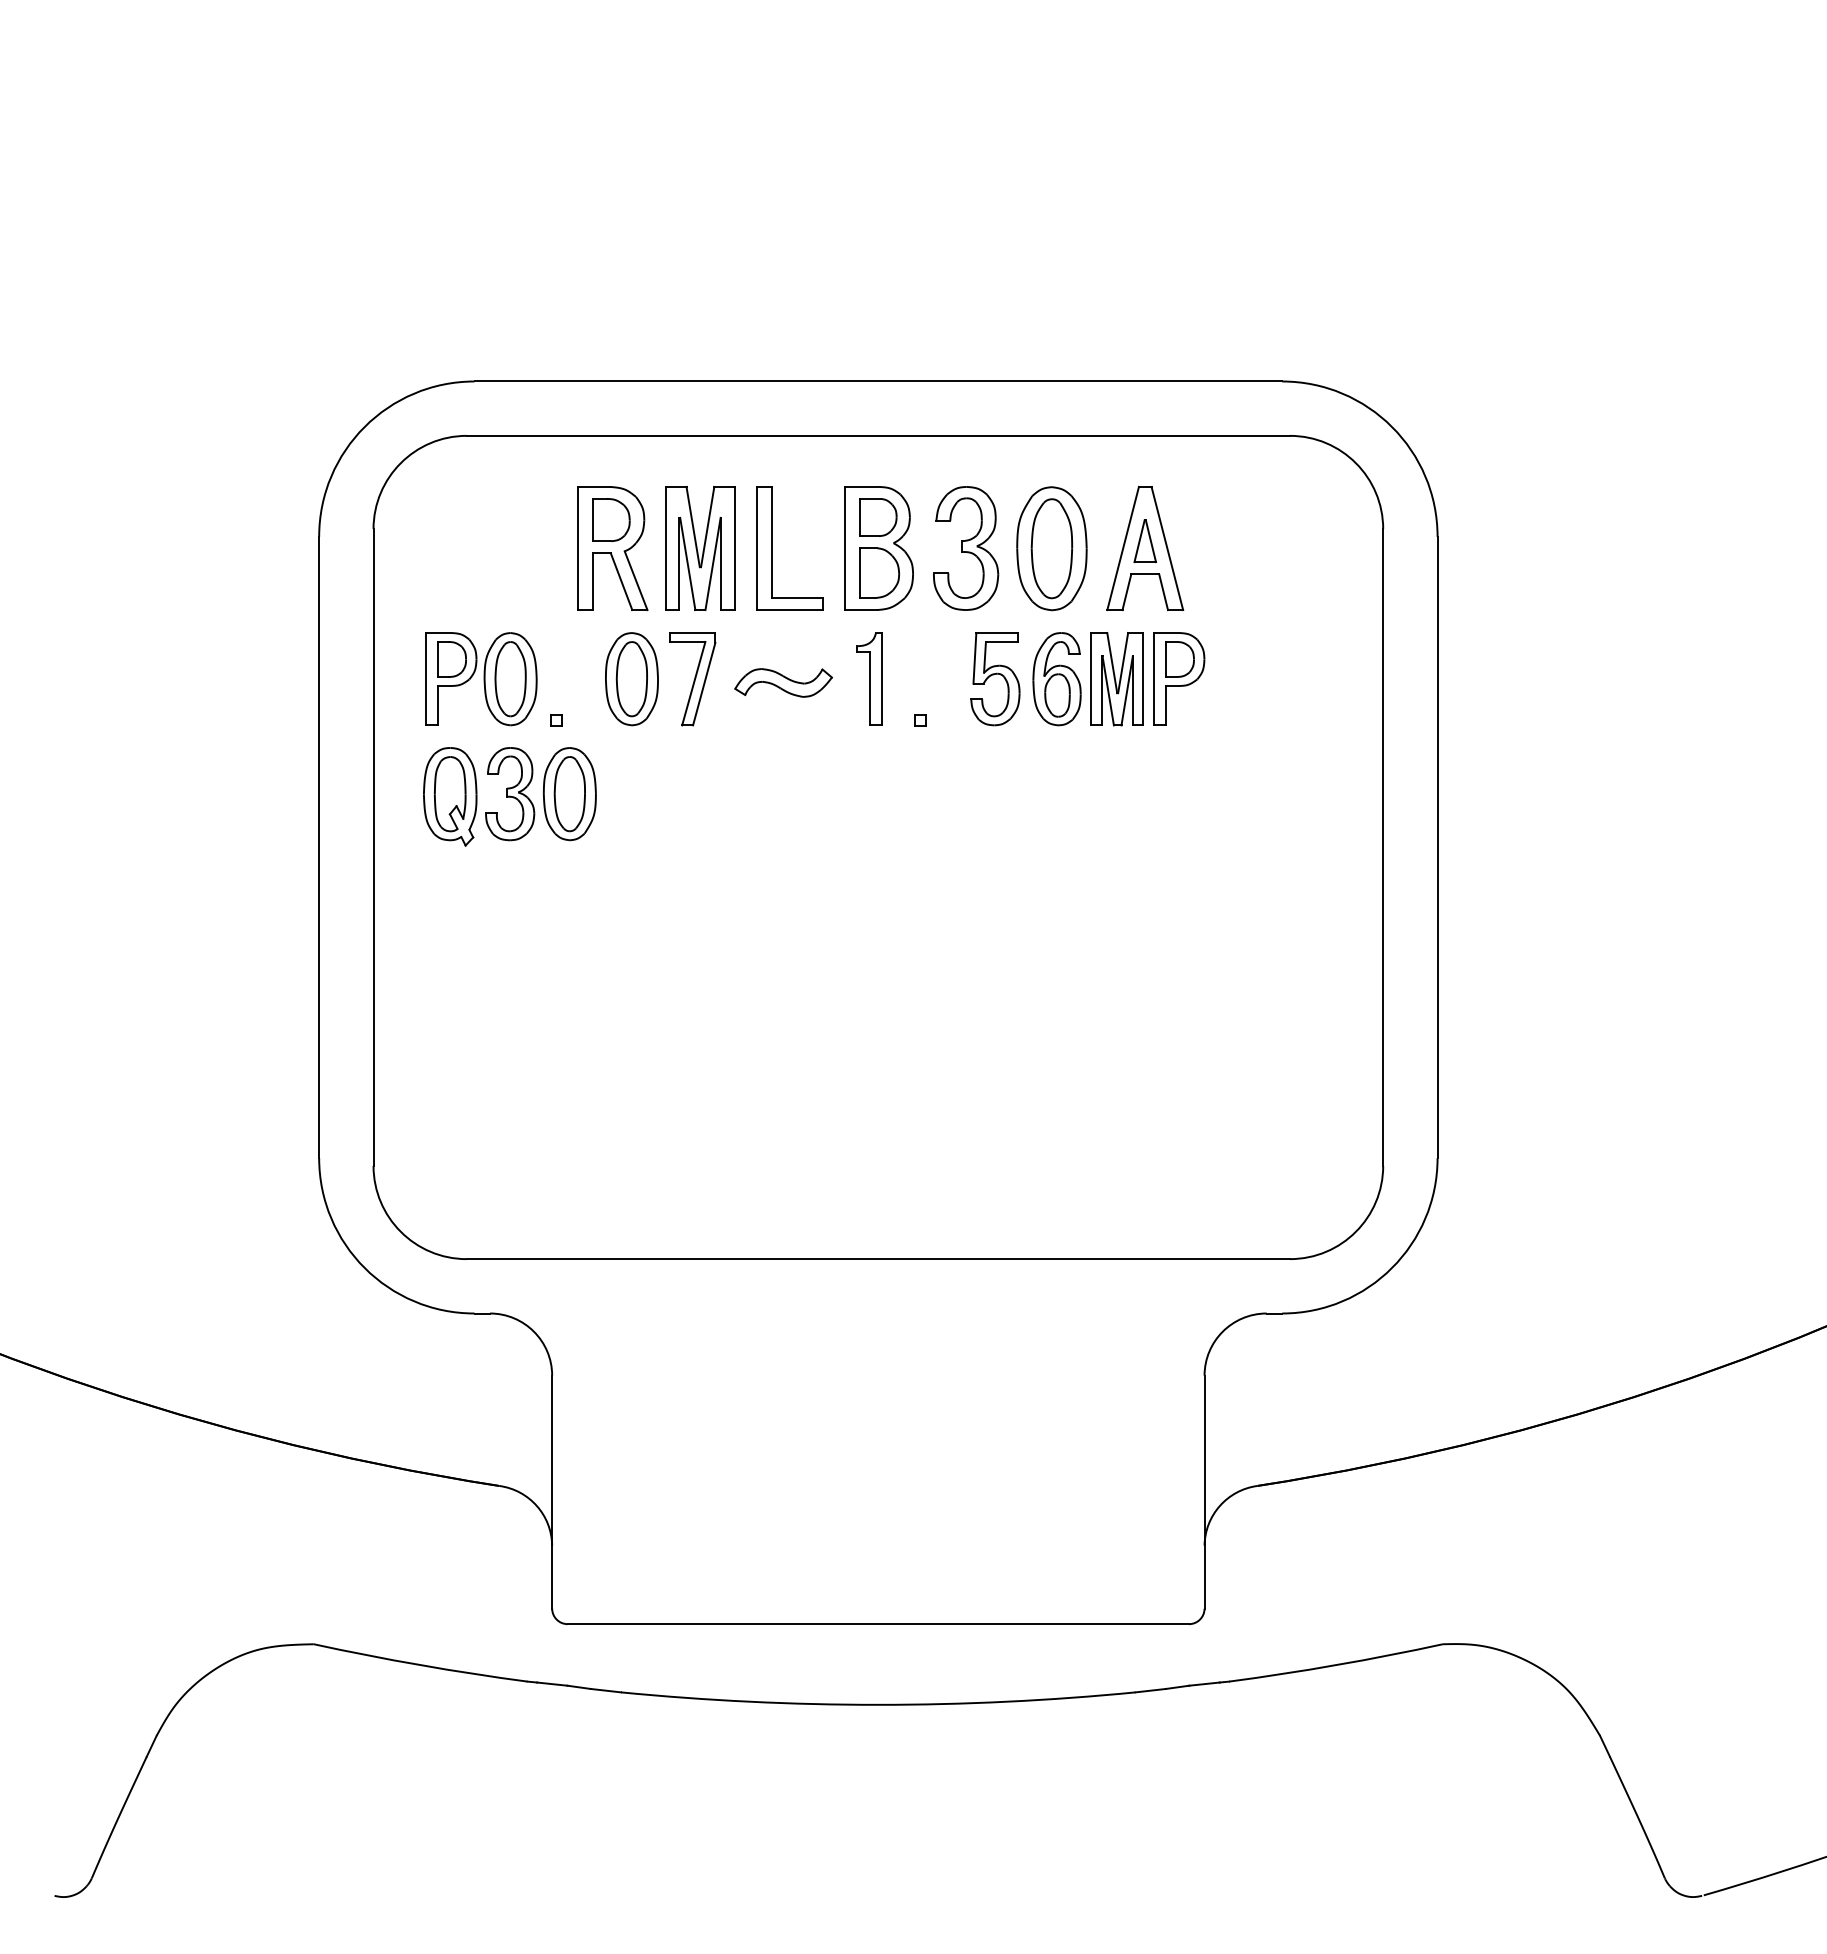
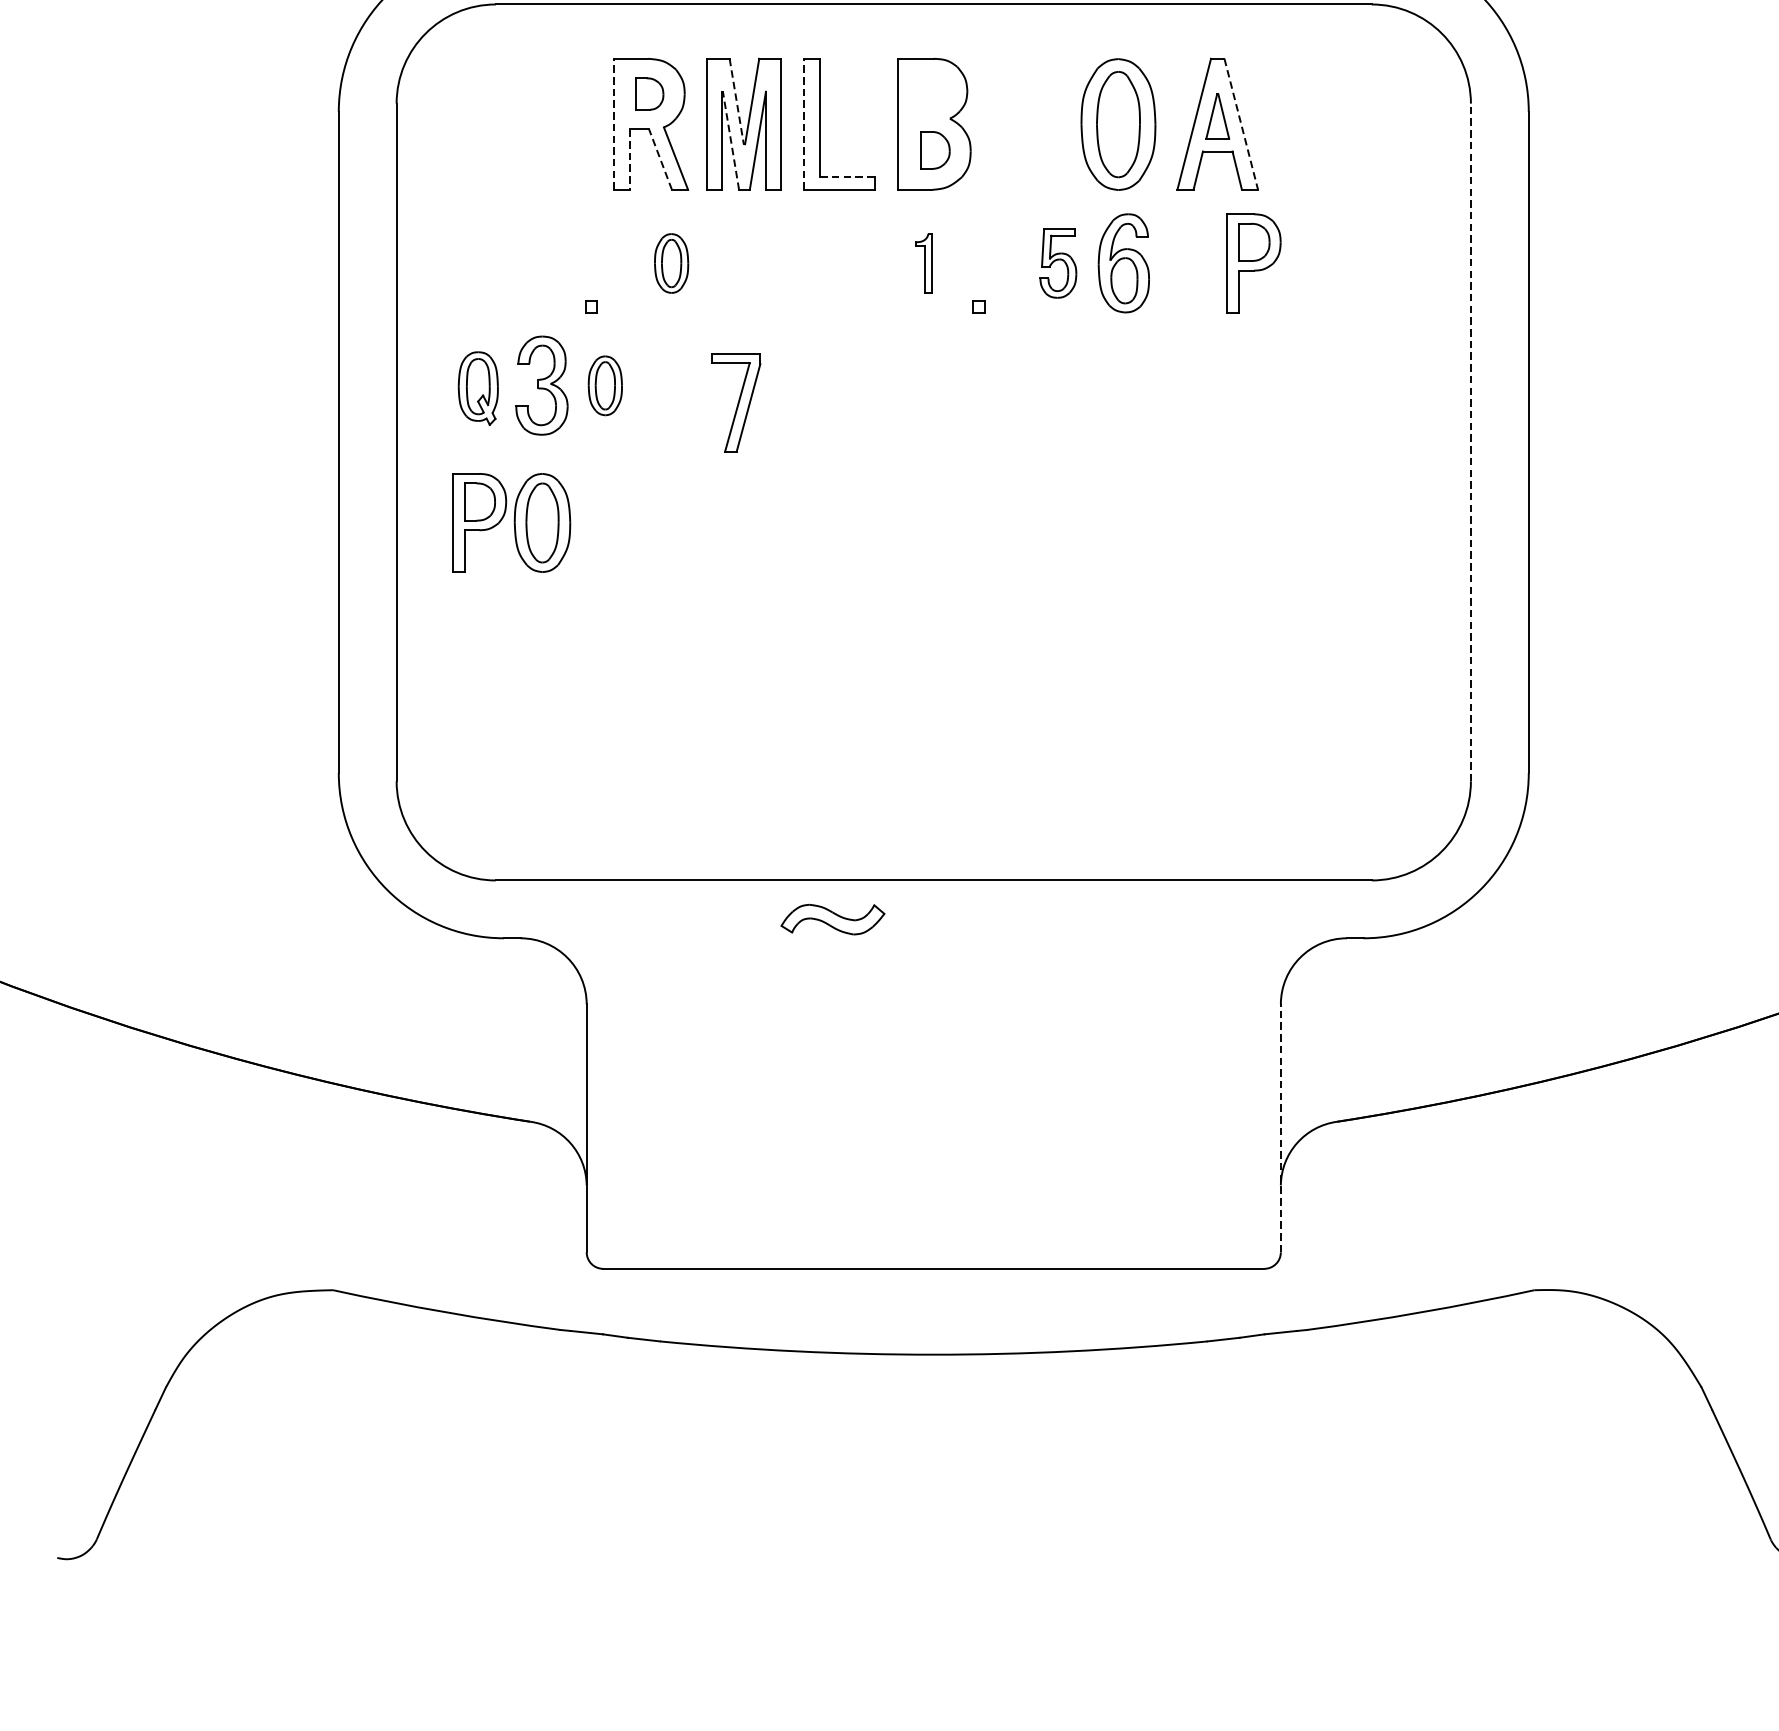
part: (878, 517) -> (933, 91), removed
part: (611, 519) -> (649, 93), size x0.7
line: (693, 527) -> (737, 101), solid -> dashed
line: (578, 548) -> (614, 124), solid -> dashed
line: (756, 548) -> (804, 124), solid -> dashed
part: (966, 548) -> (1027, 124), removed
line: (1167, 548) -> (1241, 124), solid -> dashed
line: (687, 563) -> (730, 140), solid -> dashed
part: (879, 572) -> (934, 149), size x0.7
line: (621, 581) -> (660, 159), solid -> dashed
line: (593, 582) -> (630, 160), solid -> dashed
line: (797, 598) -> (847, 177), solid -> dashed
part: (869, 678) -> (924, 262), size x0.6
part: (481, 679) -> (511, 523), moved
part: (631, 679) -> (671, 263), size x0.6
part: (692, 679) -> (736, 403), moved
part: (995, 679) -> (1058, 263), size x0.7
part: (1116, 679) -> (1187, 263), removed
part: (783, 682) -> (832, 919), moved
part: (569, 794) -> (605, 386), size x0.6
part: (450, 796) -> (478, 388), size x0.7
line: (1383, 847) -> (1471, 442), solid -> dashed
line: (1204, 1492) -> (1280, 1128), solid -> dashed

